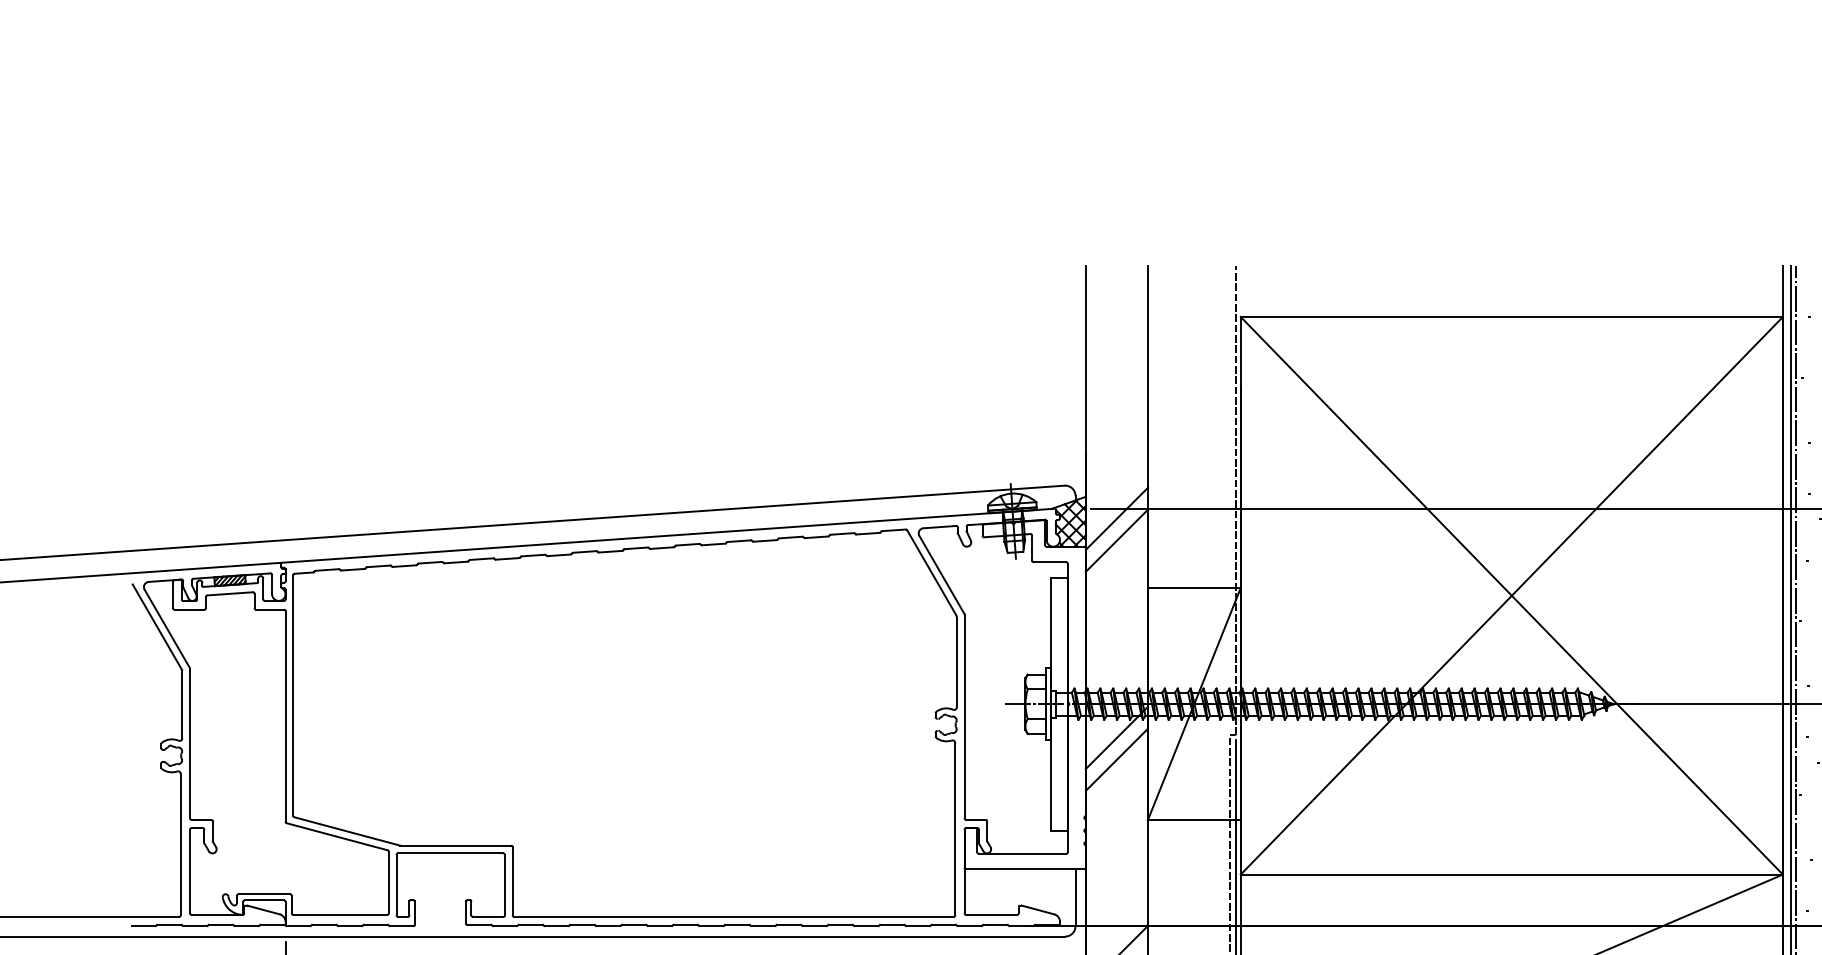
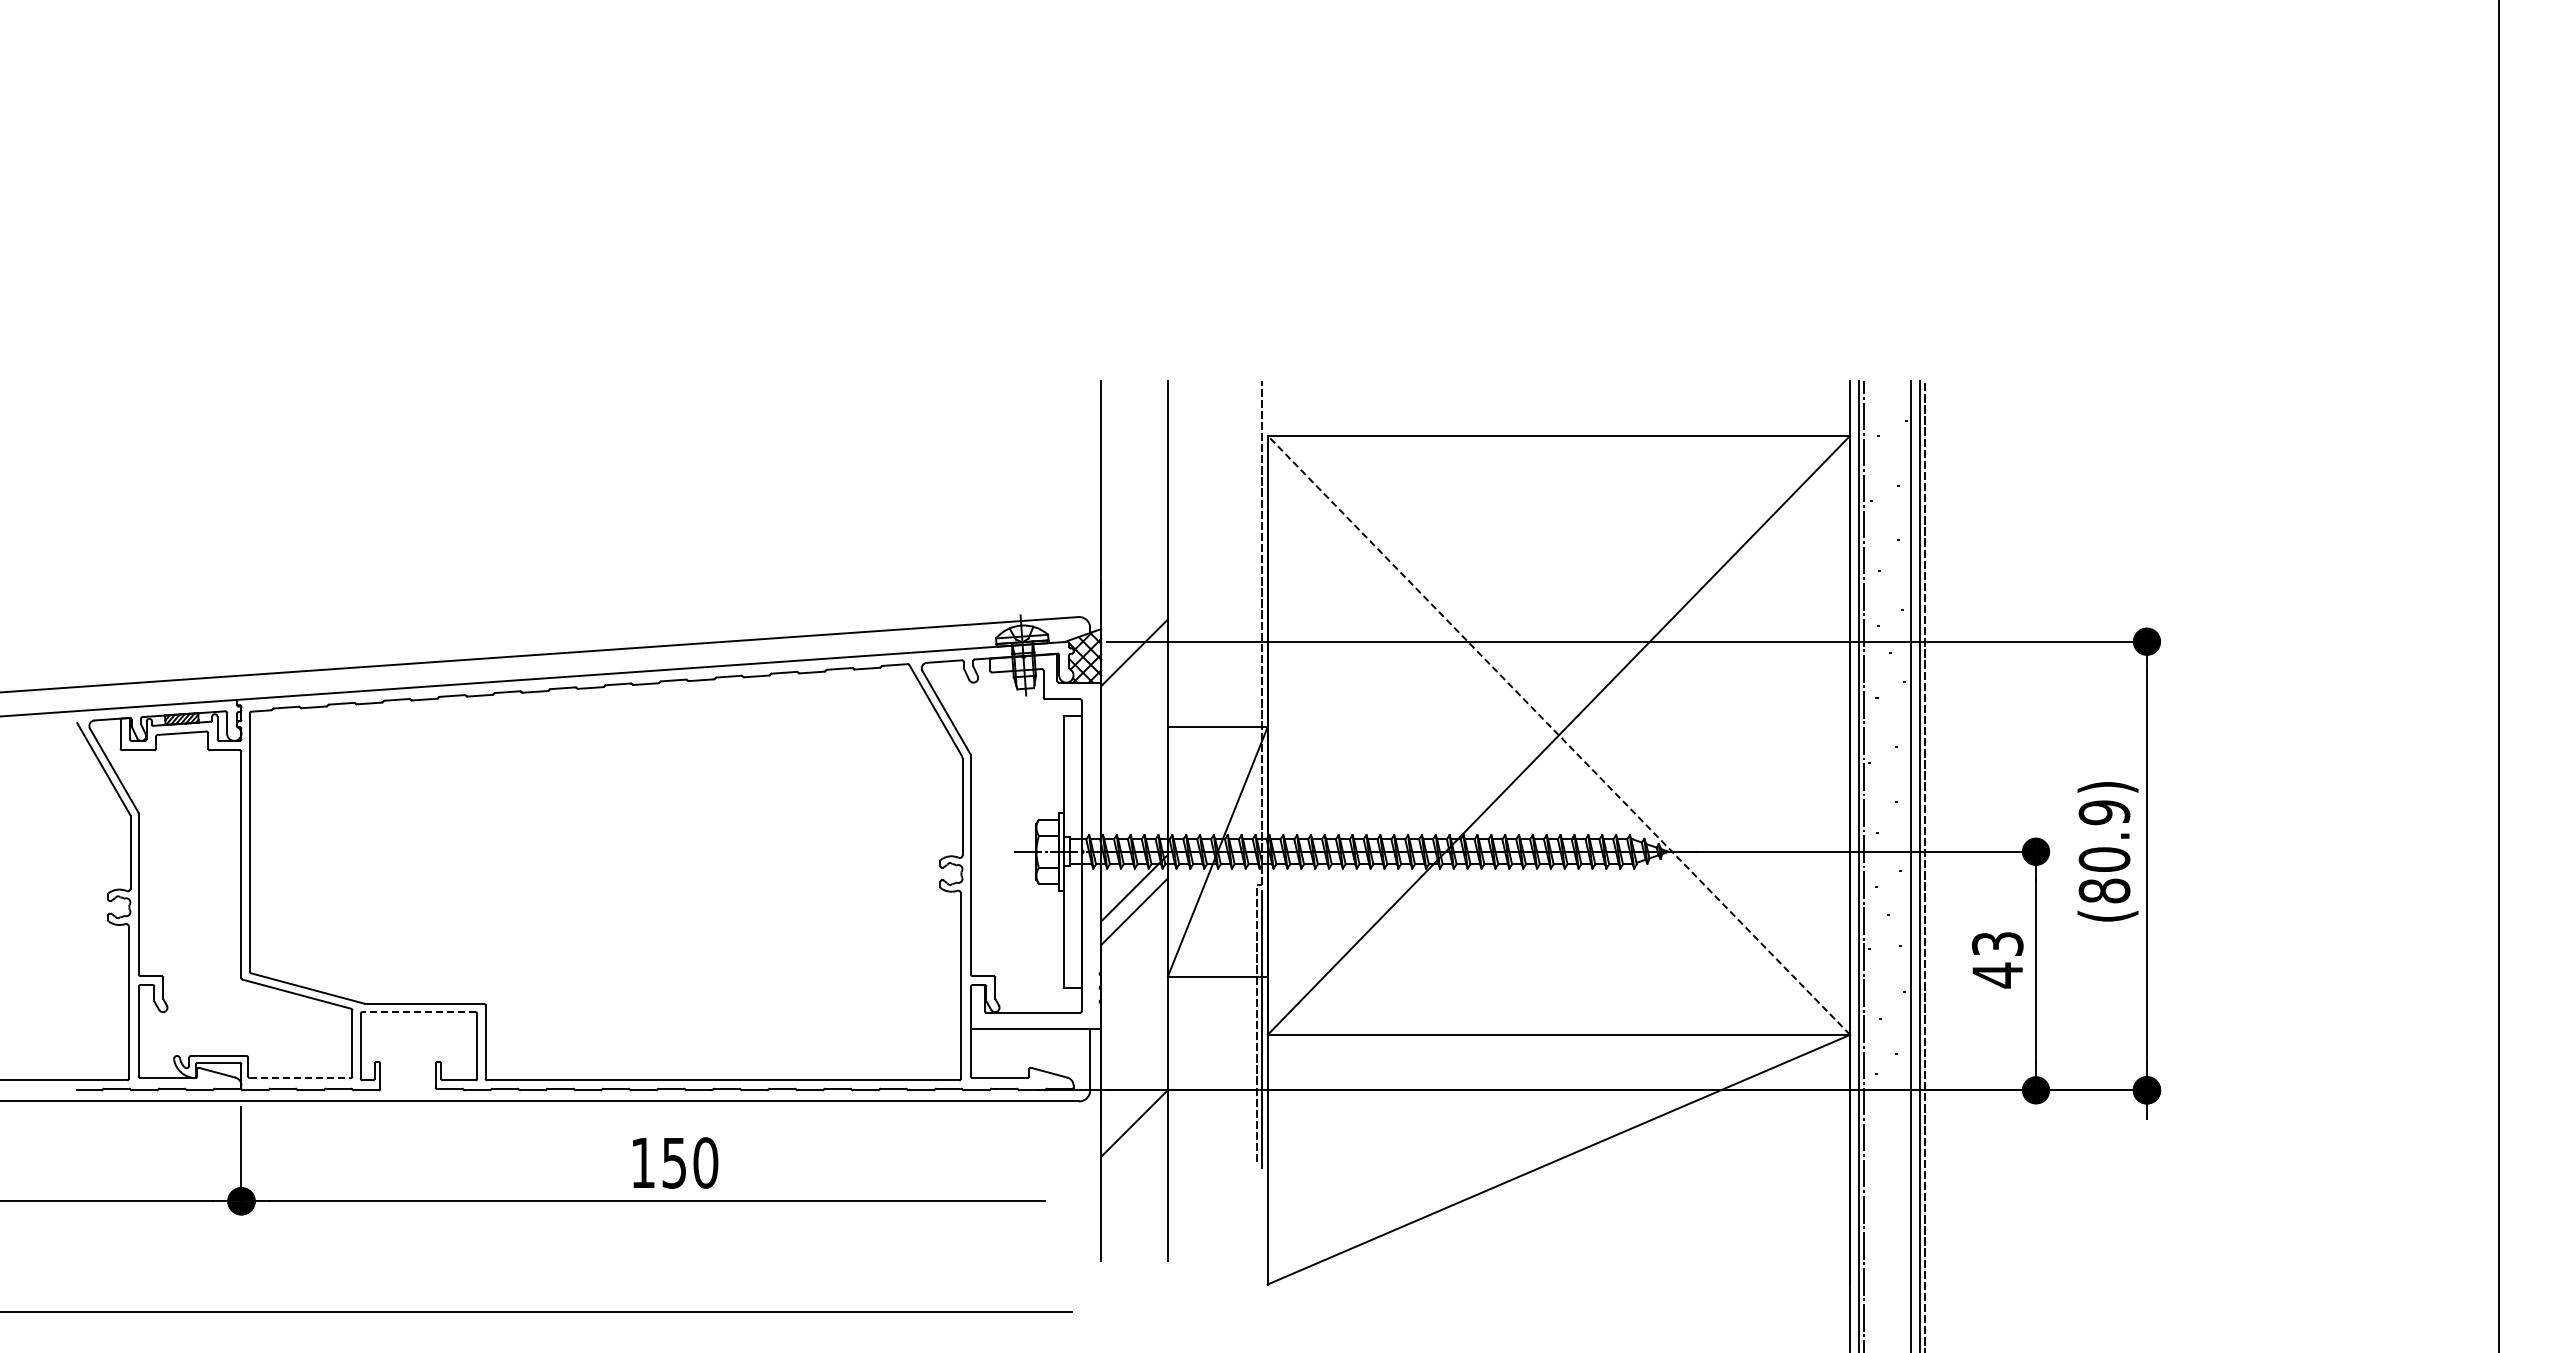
line: (1116, 541) -> (1134, 676), removed
line: (1511, 595) -> (1558, 735), solid -> dashed
line: (451, 853) -> (419, 1012), solid -> dashed
line: (340, 915) -> (300, 1078), solid -> dashed

